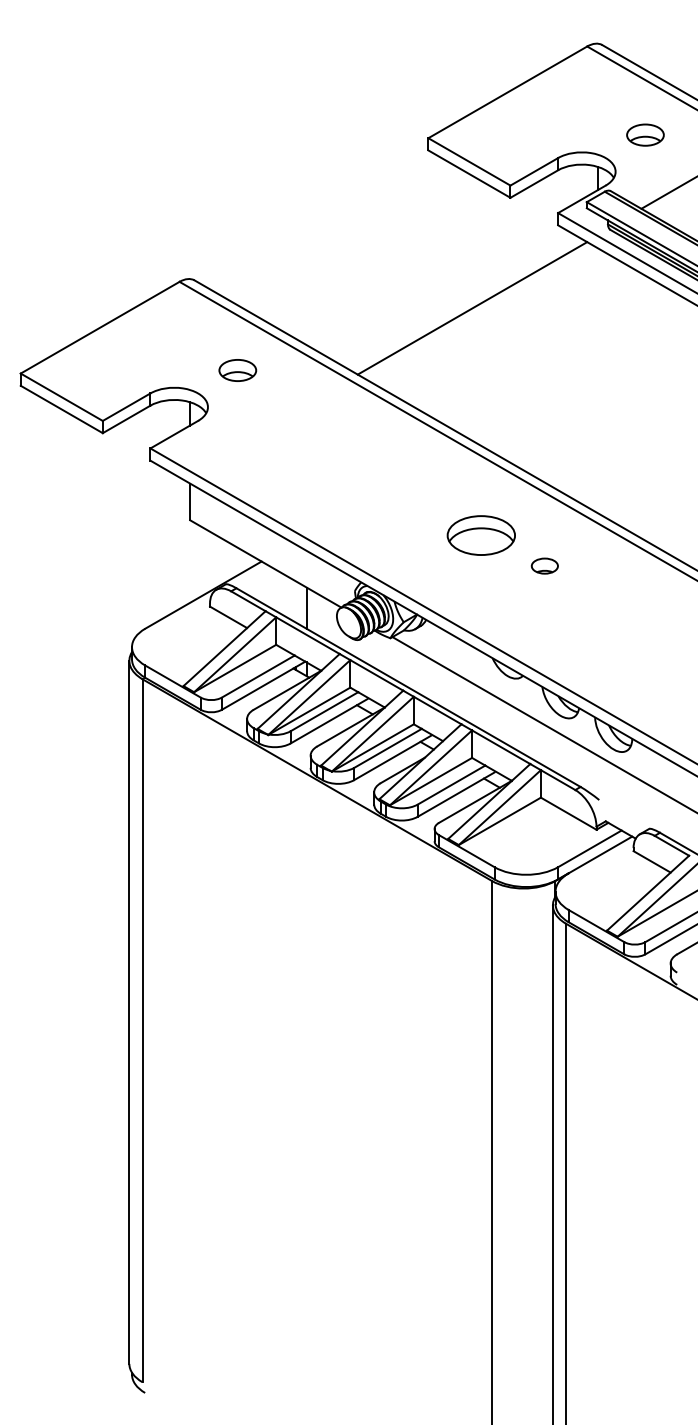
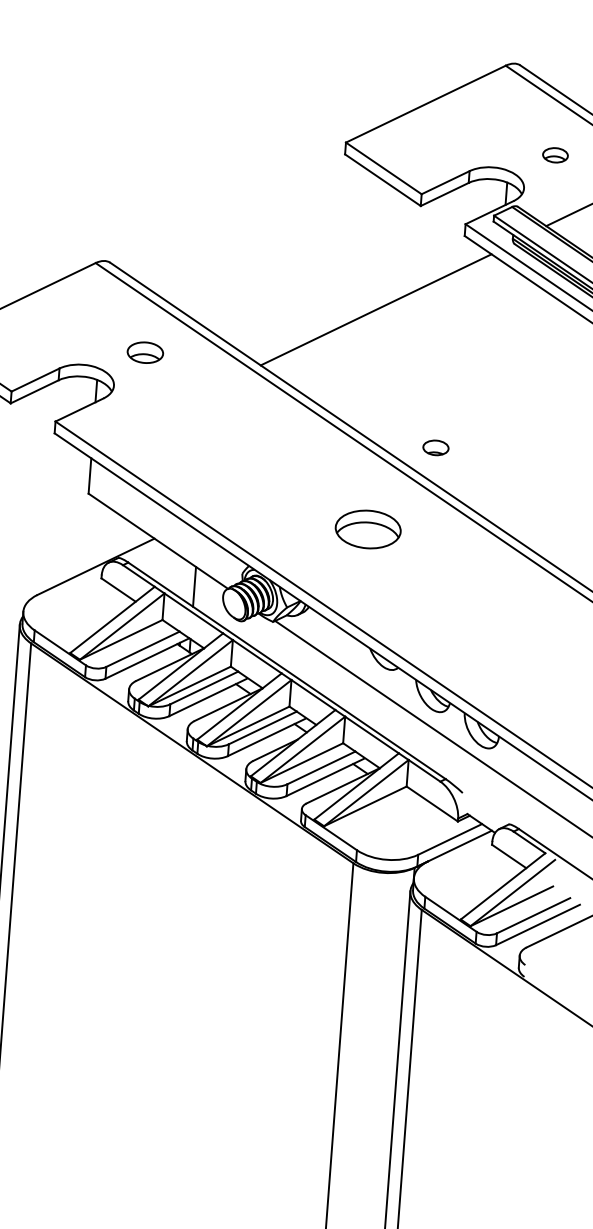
part: (645, 134) -> (555, 154), size x0.7
part: (544, 565) -> (435, 447), moved

